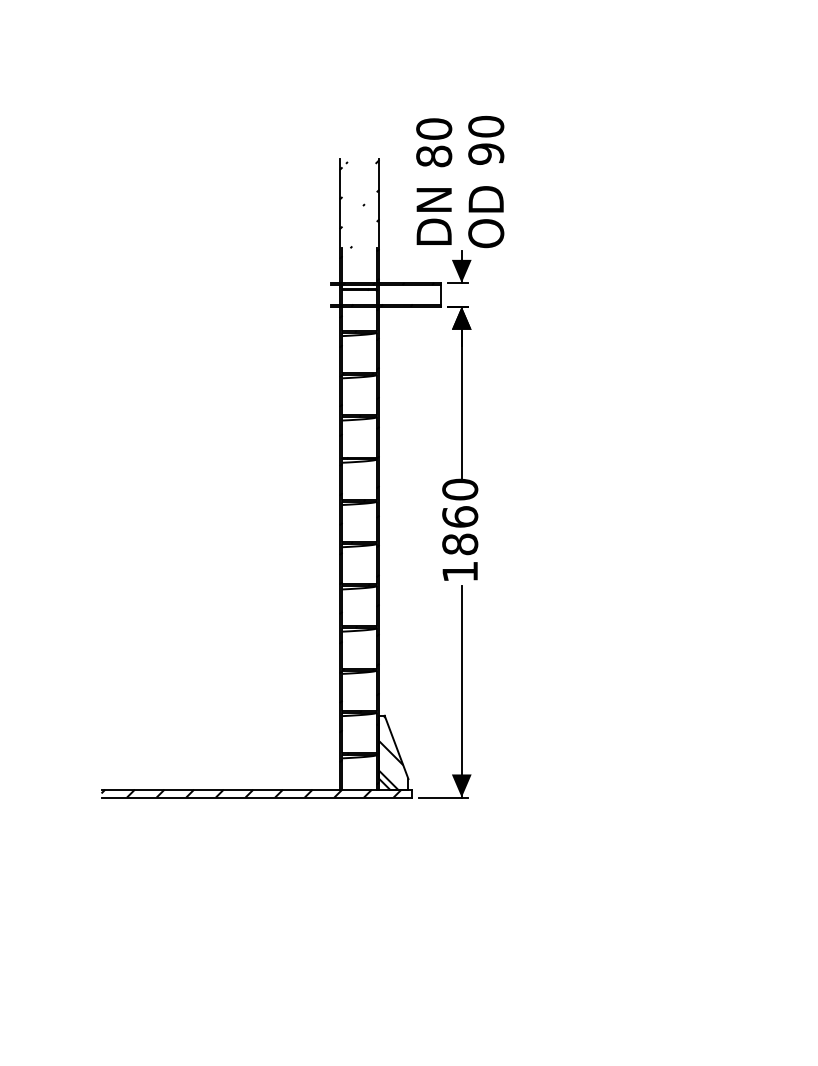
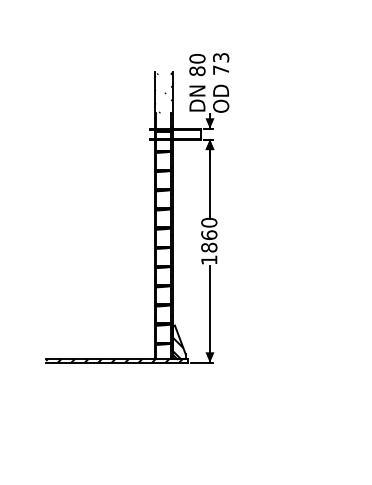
text: (487, 139) -> (221, 63), 90 -> 73

